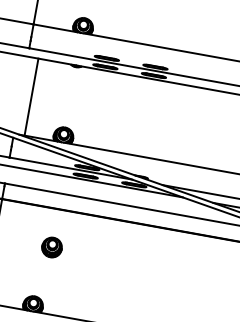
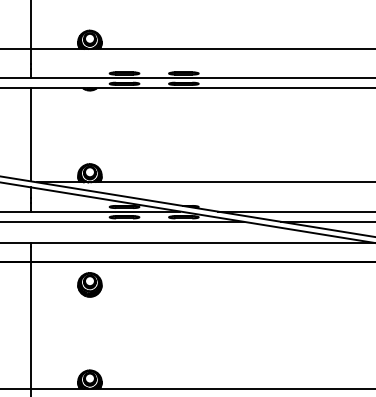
line: (31, 96) -> (30, 134), moved
part: (51, 247) -> (89, 284), moved

